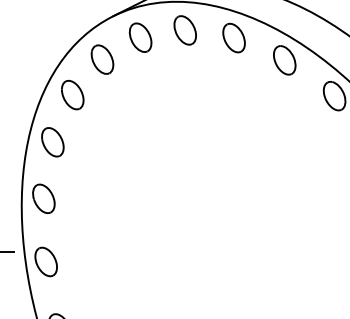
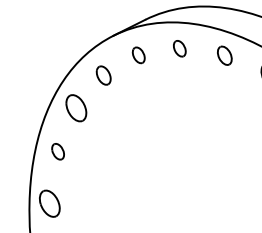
part: (184, 30) -> (179, 48), size x0.6
part: (140, 37) -> (138, 55), size x0.6
part: (233, 37) -> (224, 55), size x0.7
part: (102, 59) -> (103, 75), size x0.7
part: (52, 142) -> (57, 151), size x0.6

